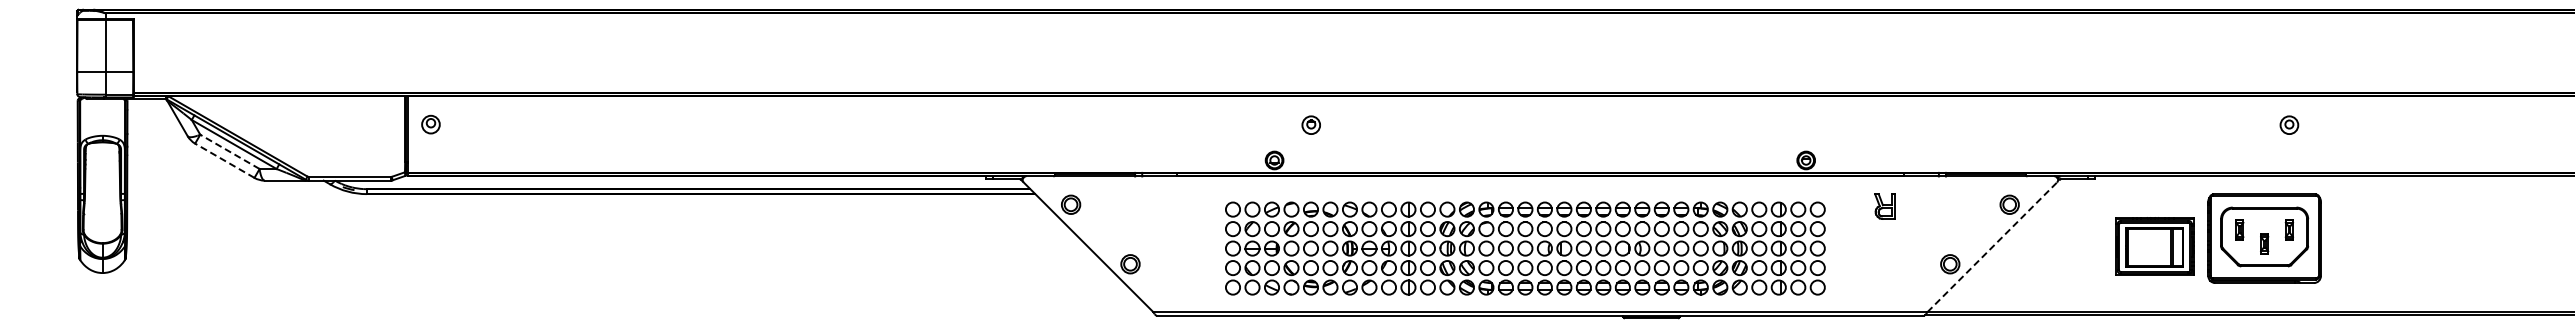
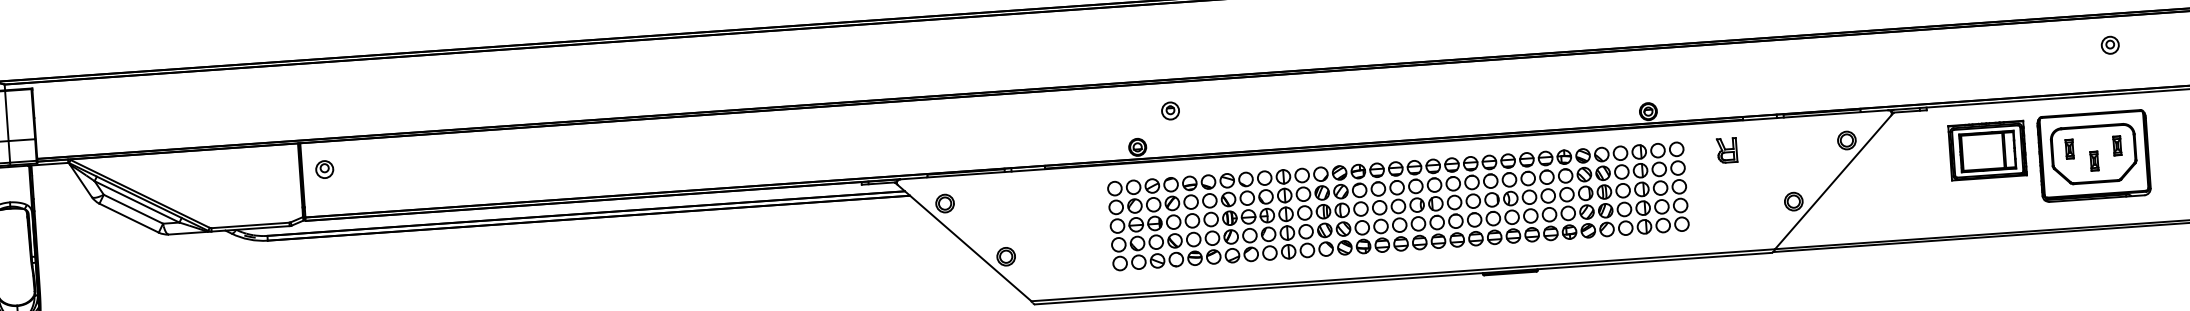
line: (229, 151) -> (132, 208), dashed -> solid
line: (224, 160) -> (128, 217), dashed -> solid
line: (1993, 245) -> (1834, 180), dashed -> solid
part: (2154, 246) -> (1987, 150), moved
part: (1525, 248) -> (1398, 206), moved

